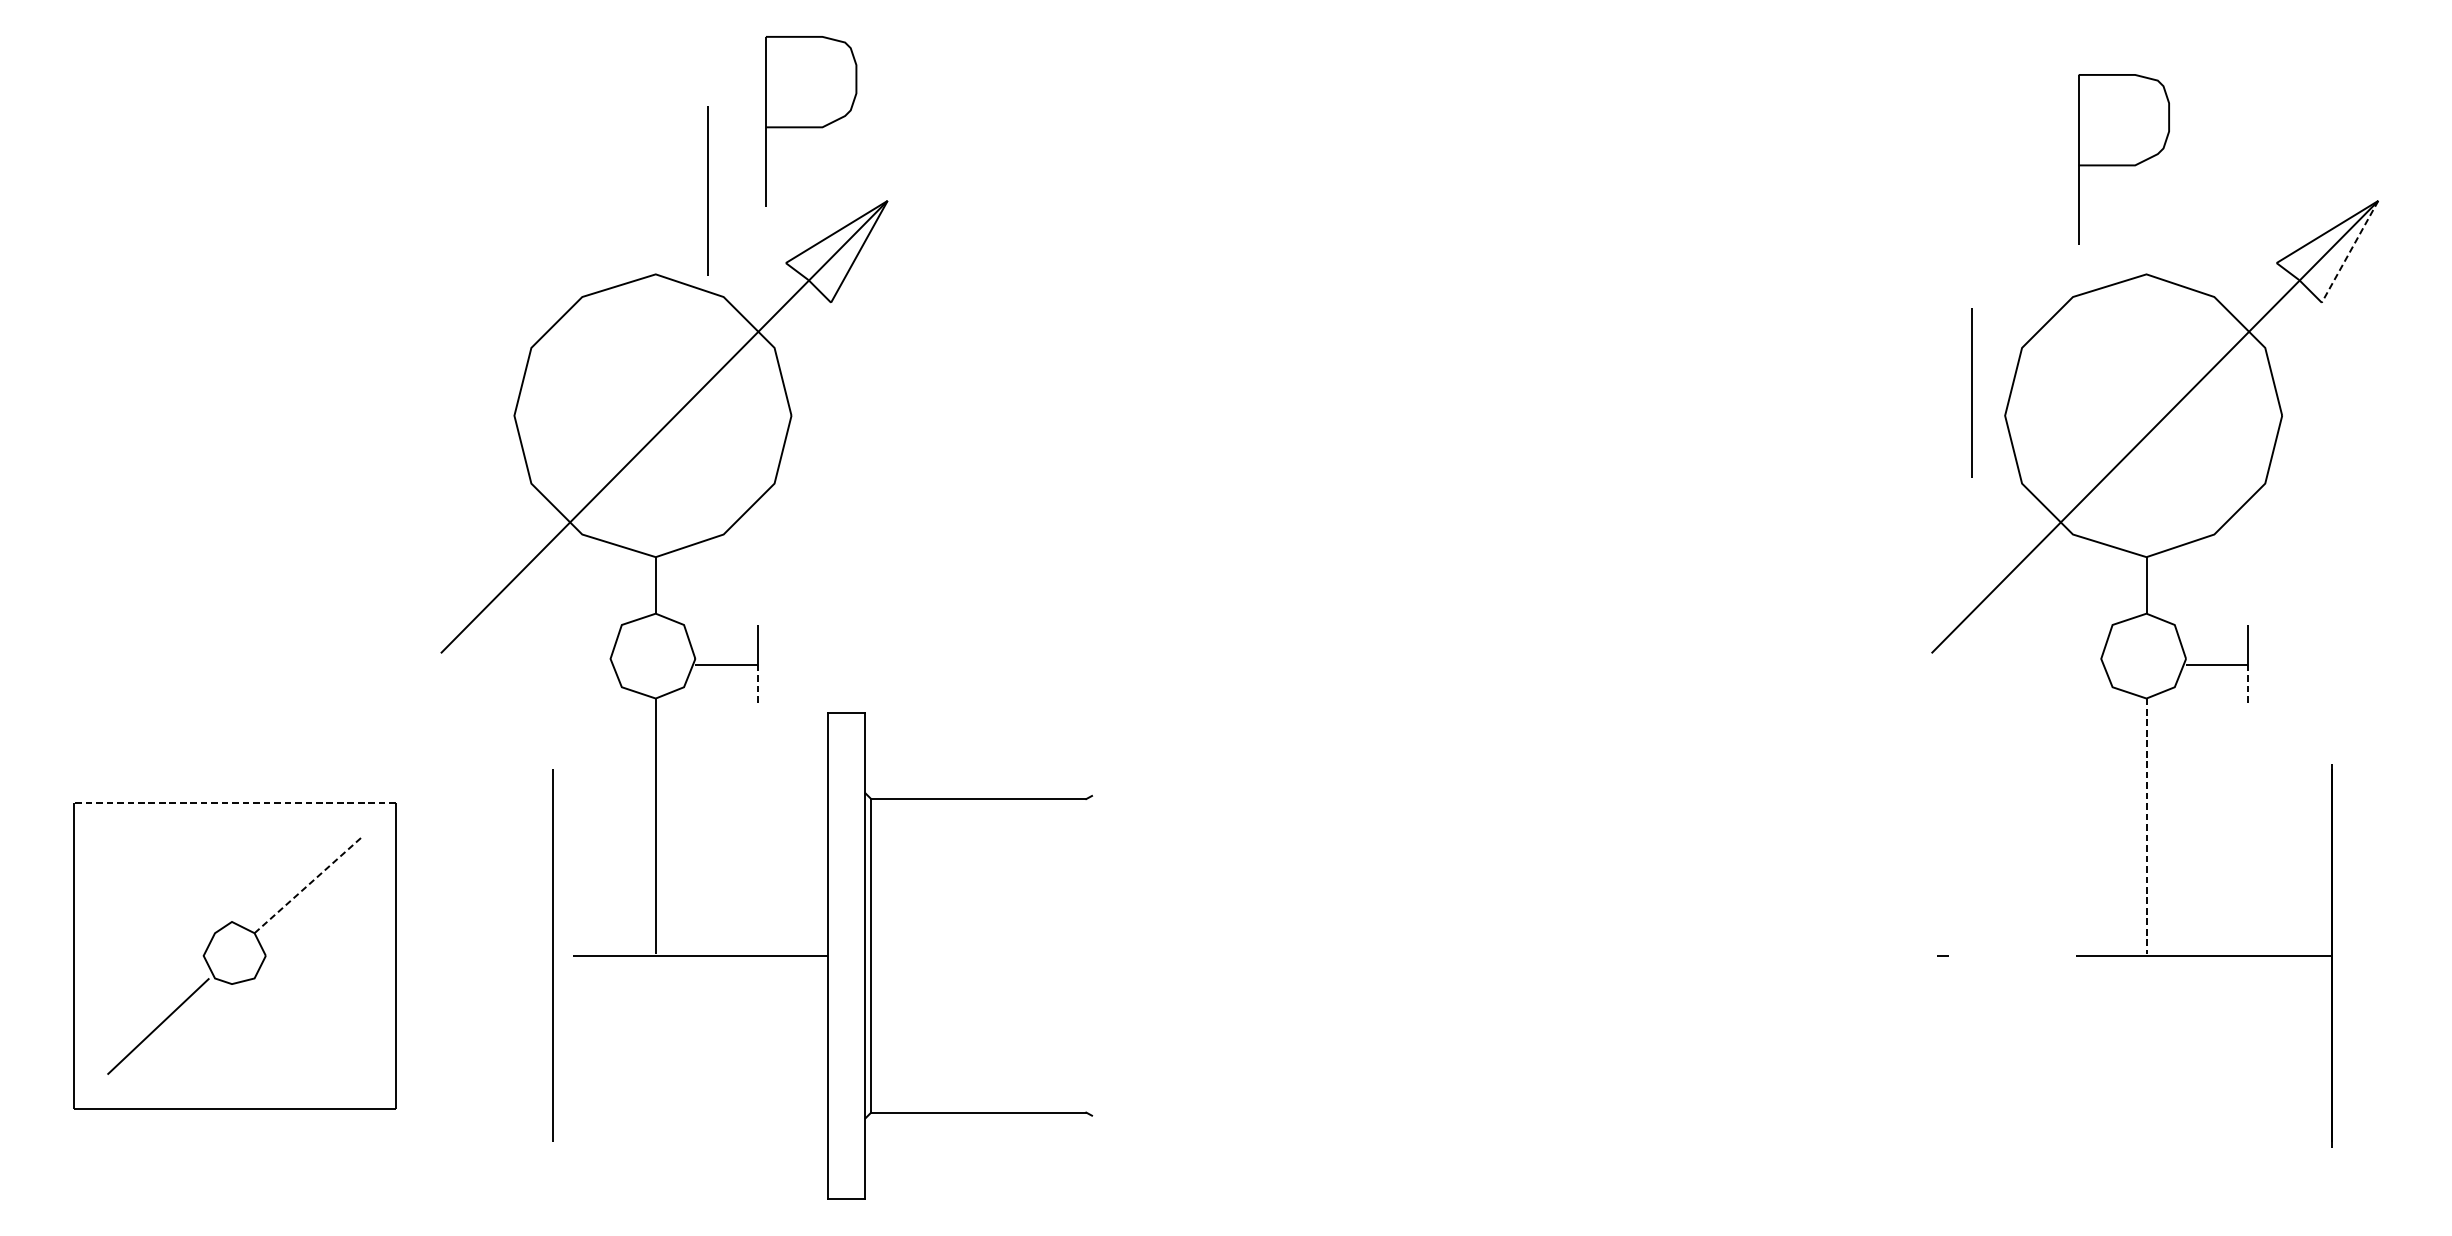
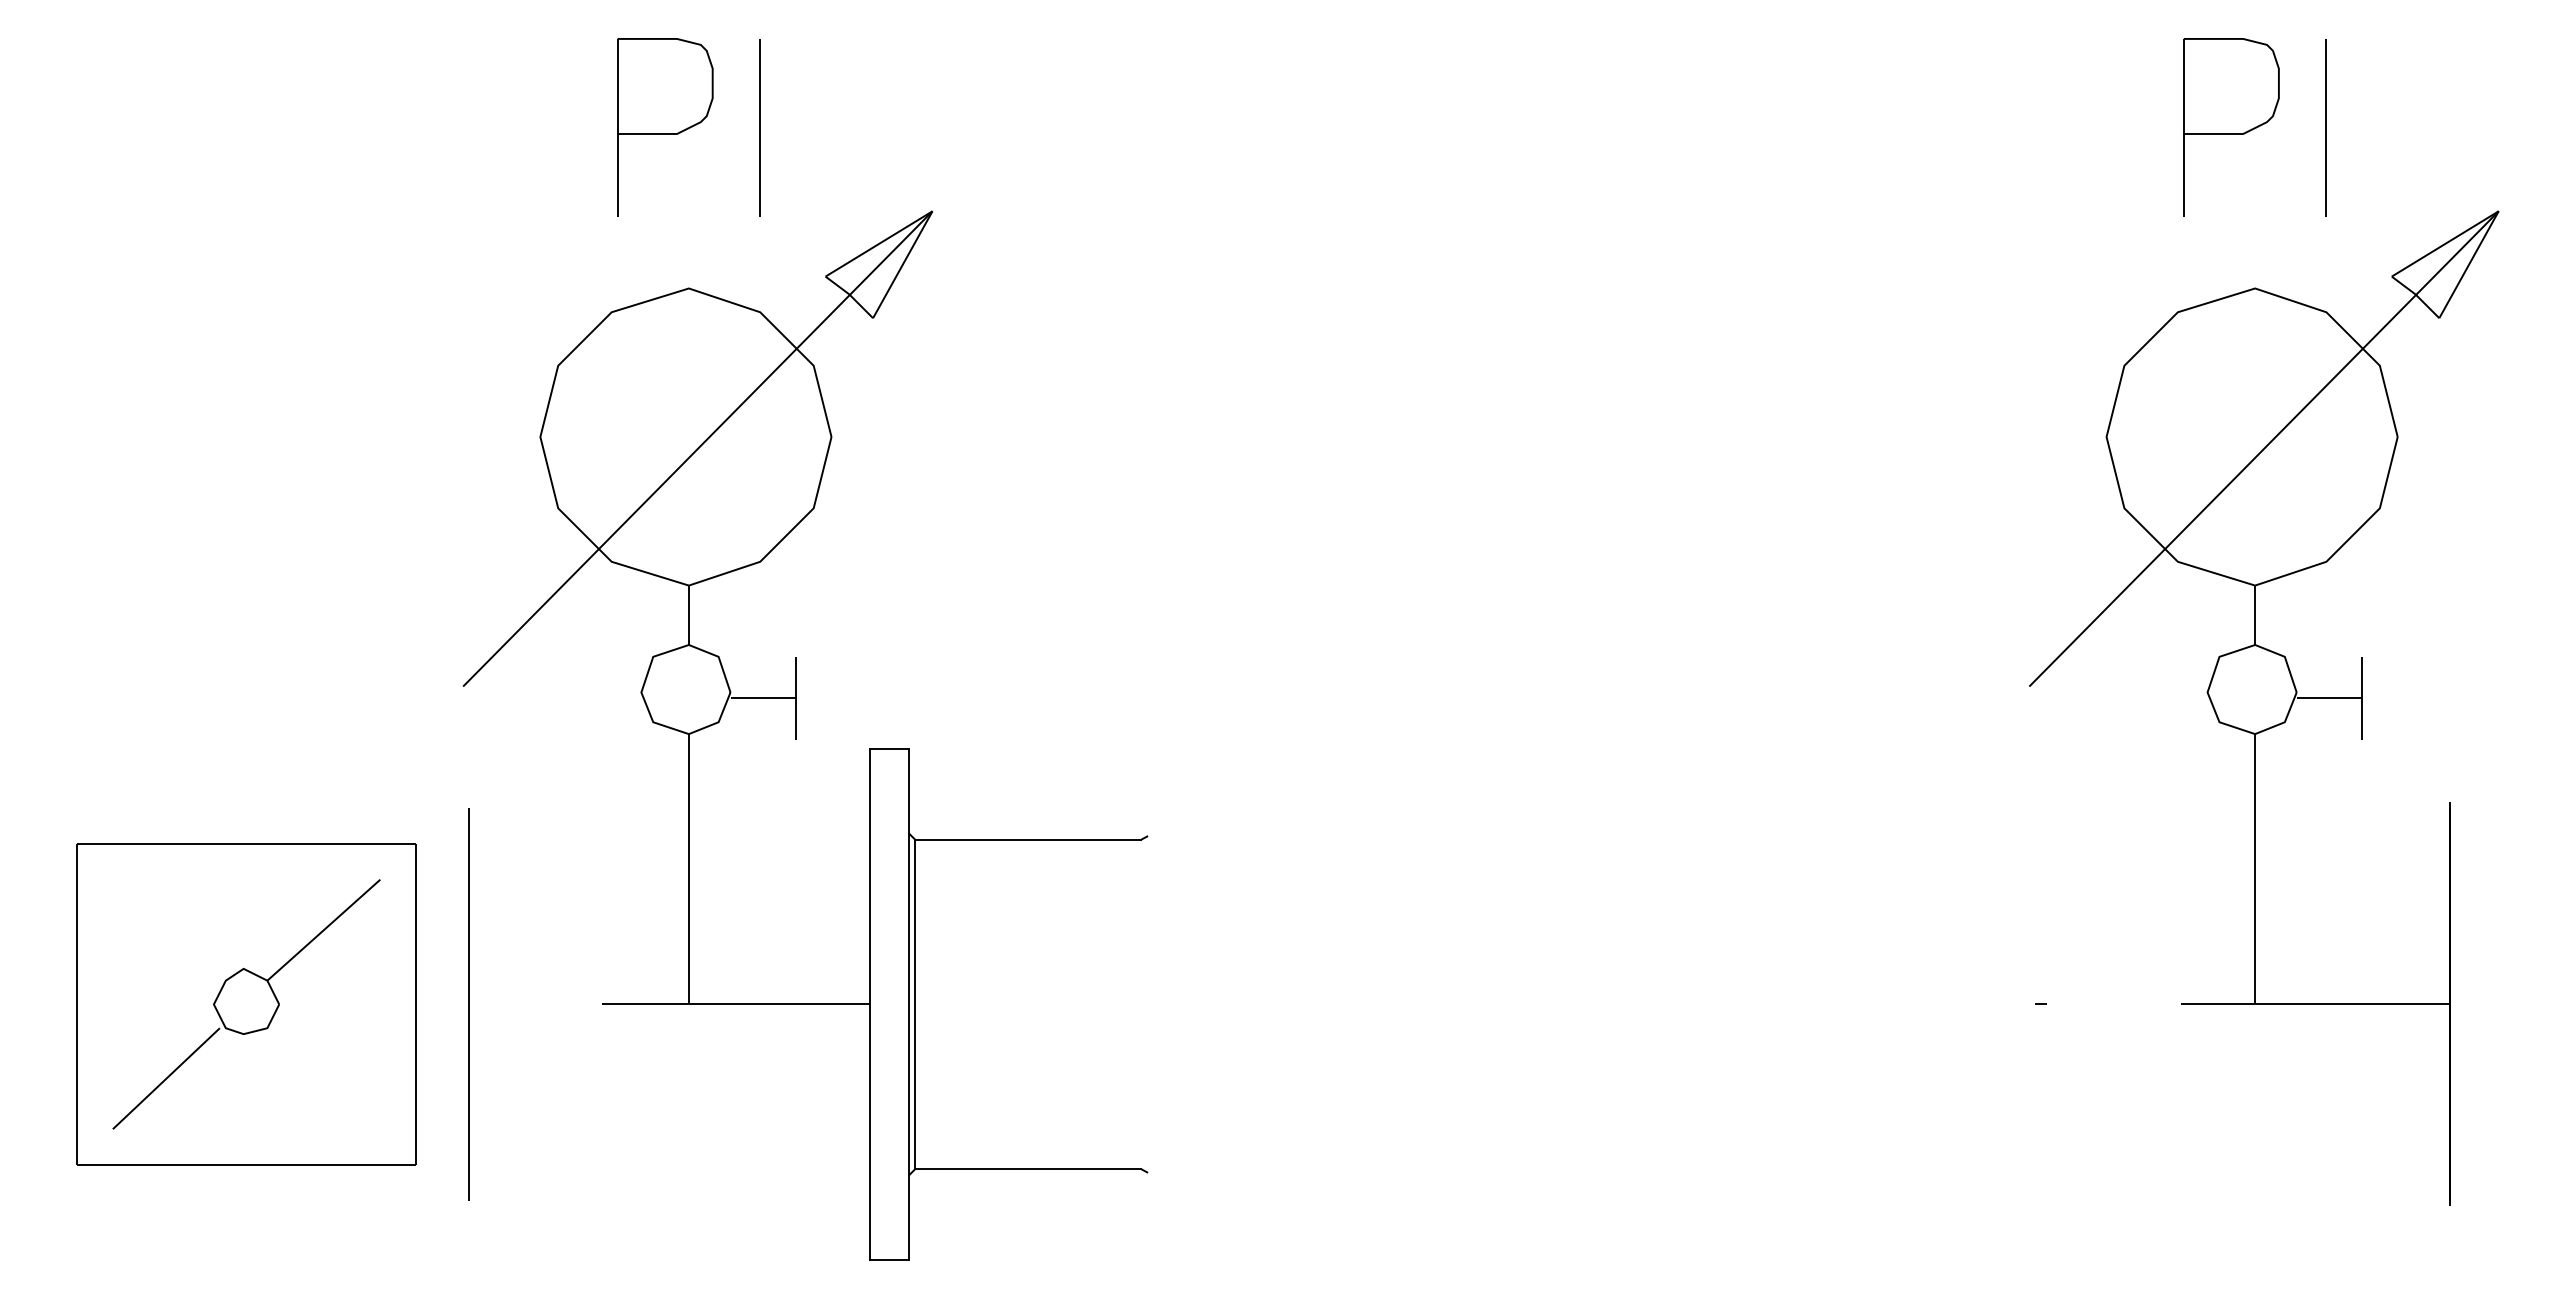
part: (811, 121) -> (665, 127), moved
part: (2124, 159) -> (2231, 127), moved
line: (707, 190) -> (759, 127), moved
line: (2349, 252) -> (2468, 265), dashed -> solid
line: (1970, 392) -> (2325, 127), moved
line: (757, 684) -> (795, 719), dashed -> solid
line: (2248, 684) -> (2362, 719), dashed -> solid
line: (234, 803) -> (246, 844), dashed -> solid
line: (2146, 826) -> (2255, 868), dashed -> solid
line: (307, 885) -> (323, 930), dashed -> solid
line: (551, 955) -> (468, 1004), moved

